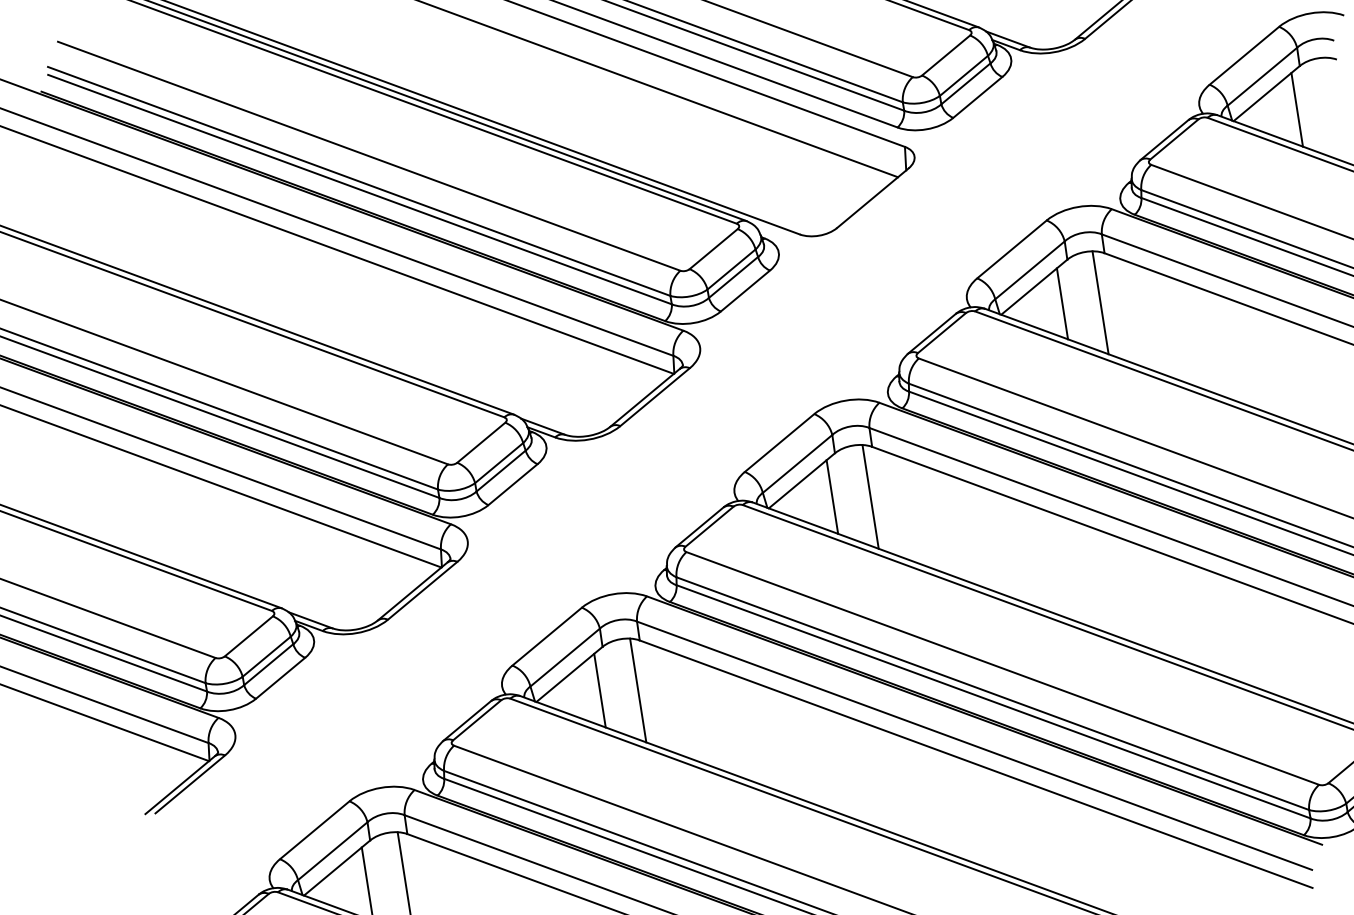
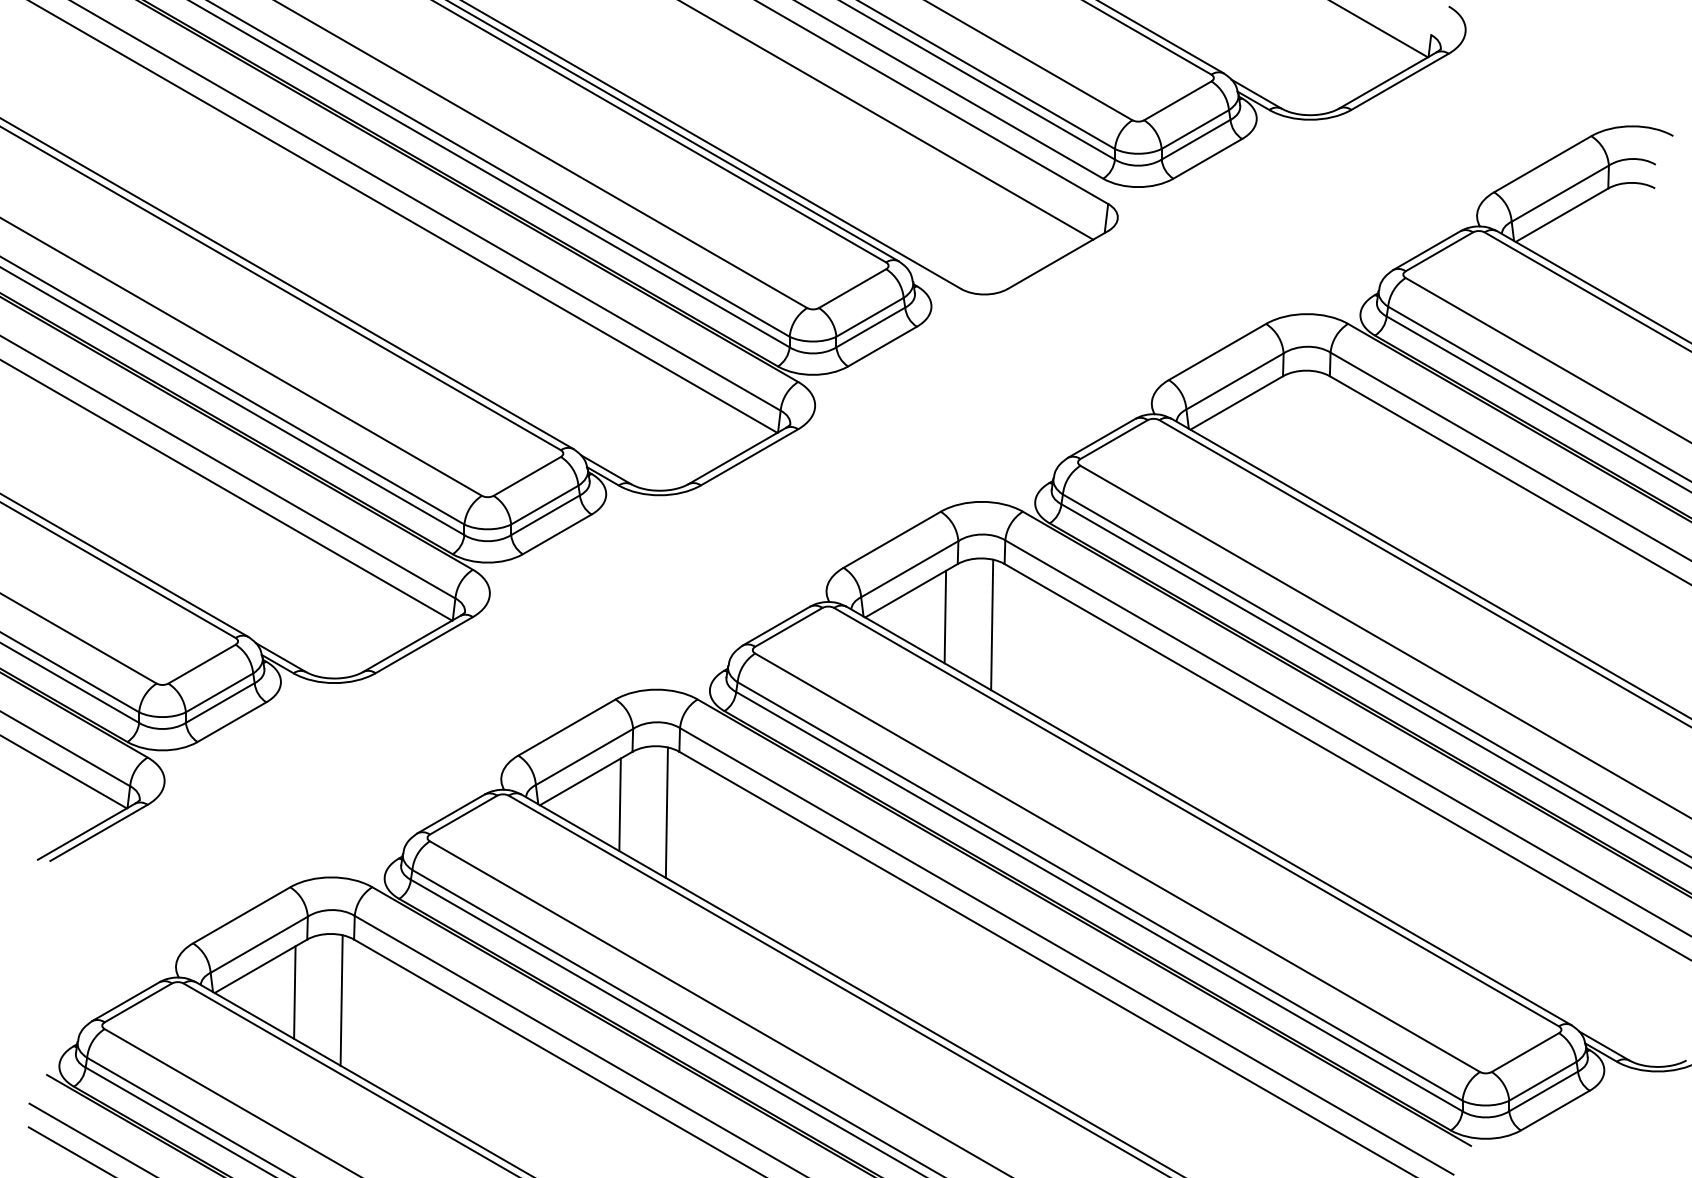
line: (1296, 109) -> (1595, 241), removed
line: (1100, 302) -> (1314, 435), removed
line: (1062, 303) -> (1267, 428), removed

